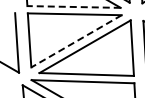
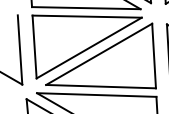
line: (74, 6) -> (86, 7), dashed -> solid
line: (76, 41) -> (89, 48), dashed -> solid

